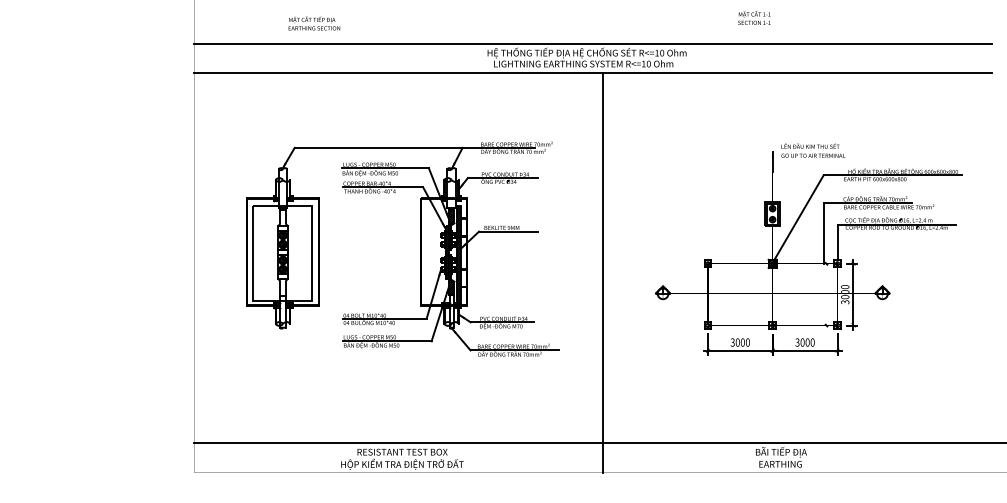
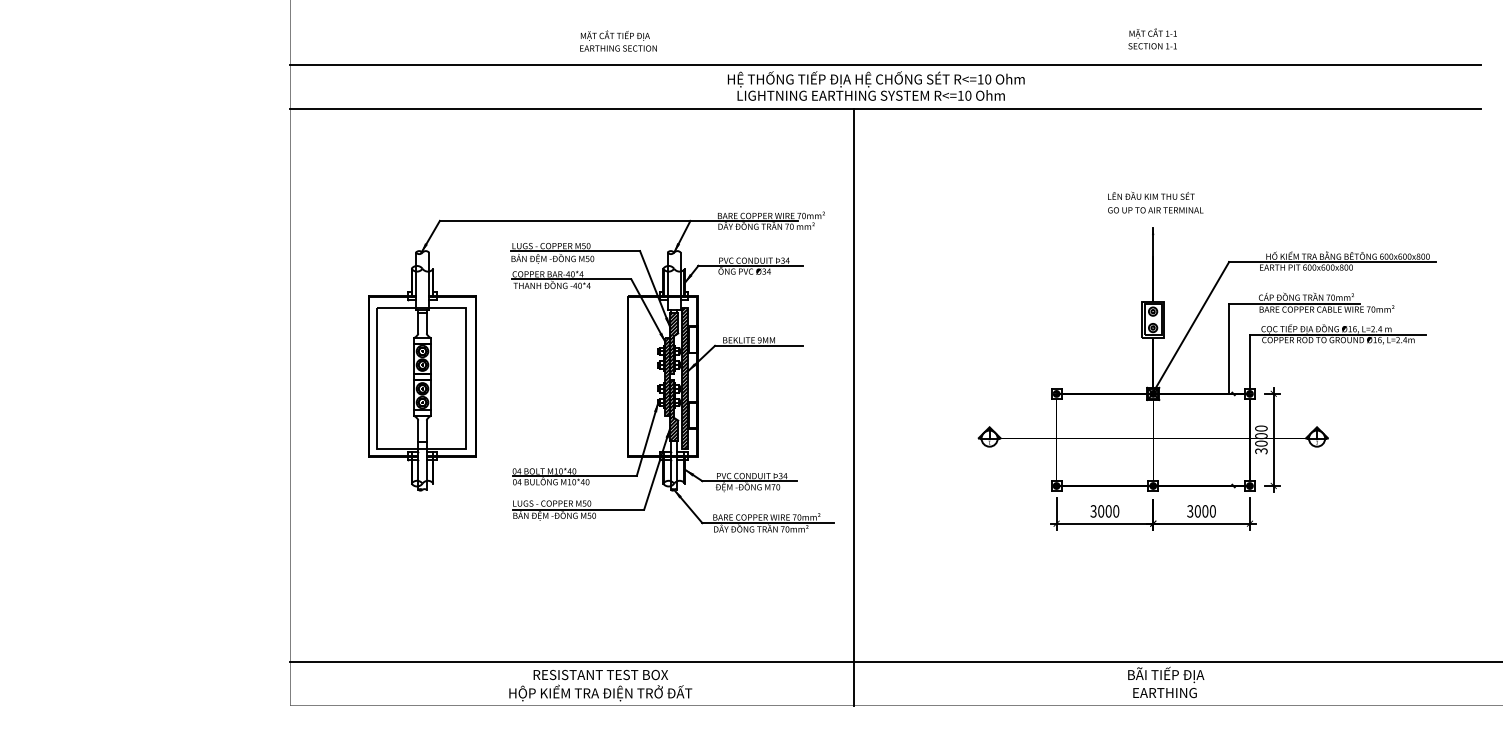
text: (754, 17) -> (1152, 38), moved
text: (314, 23) -> (618, 41), moved
text: (813, 150) -> (1155, 202), moved
line: (603, 272) -> (854, 406), moved

